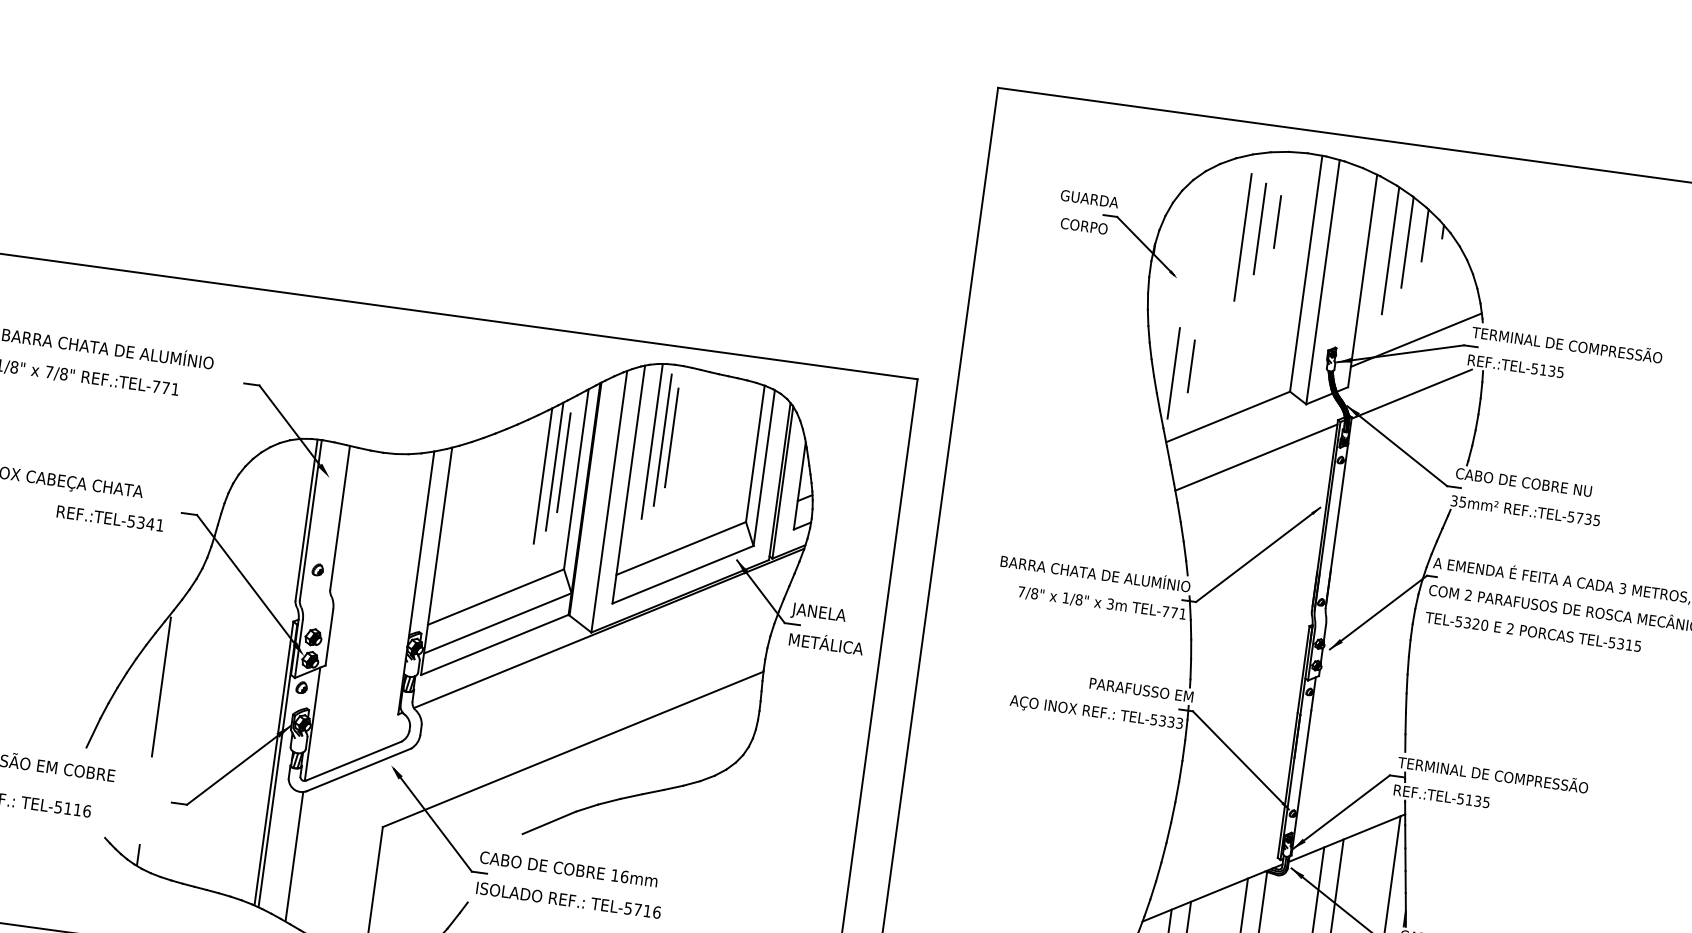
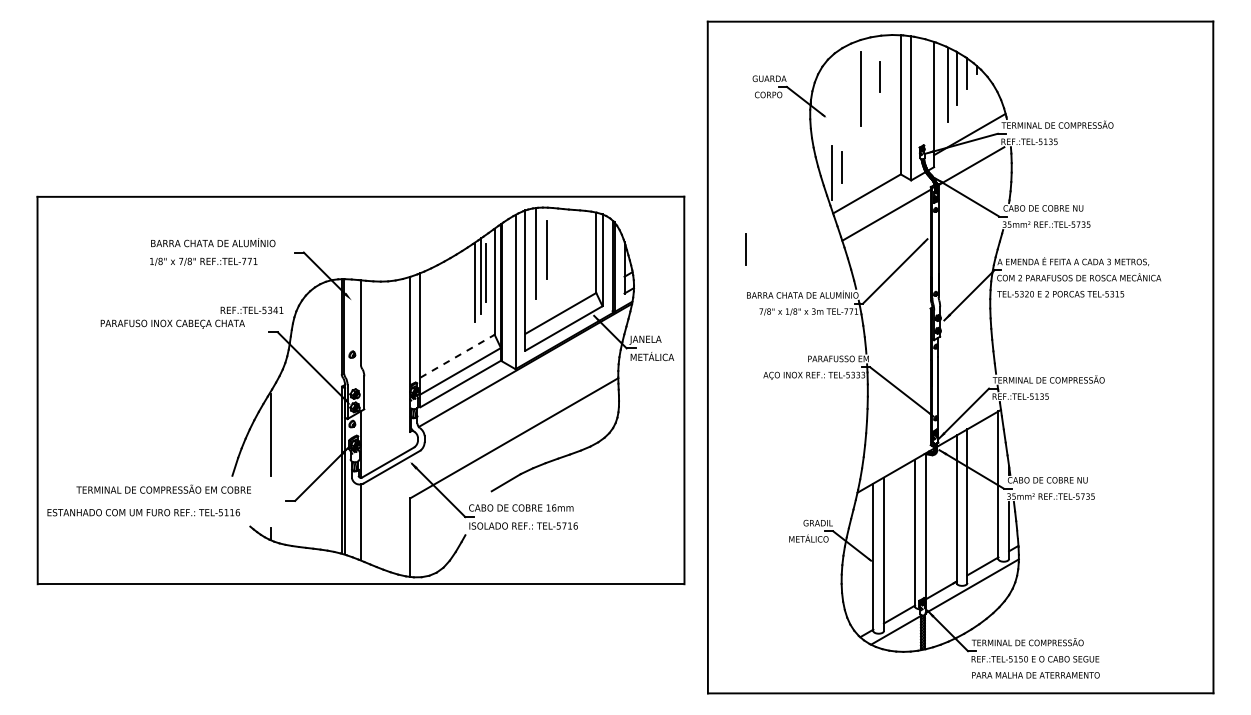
line: (1259, 228) -> (870, 82), removed
line: (662, 438) -> (541, 251), removed
line: (1009, 482) -> (745, 249), added
text: (109, 516) -> (251, 309), moved
line: (495, 597) -> (457, 356), solid -> dashed

